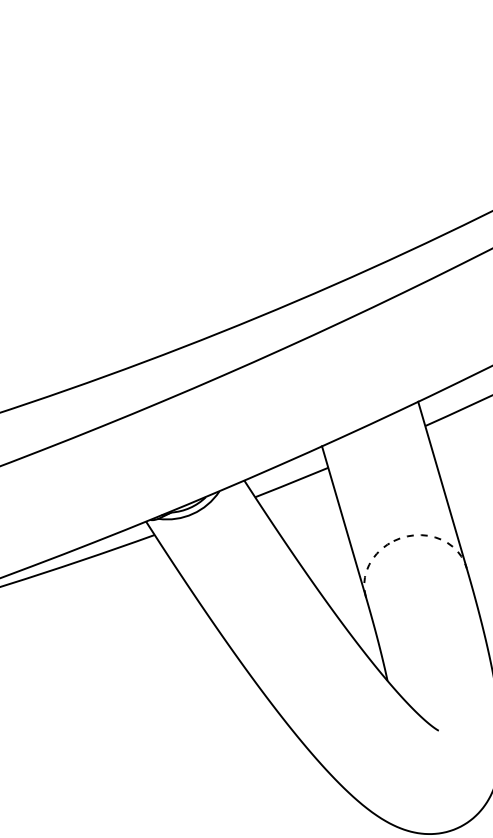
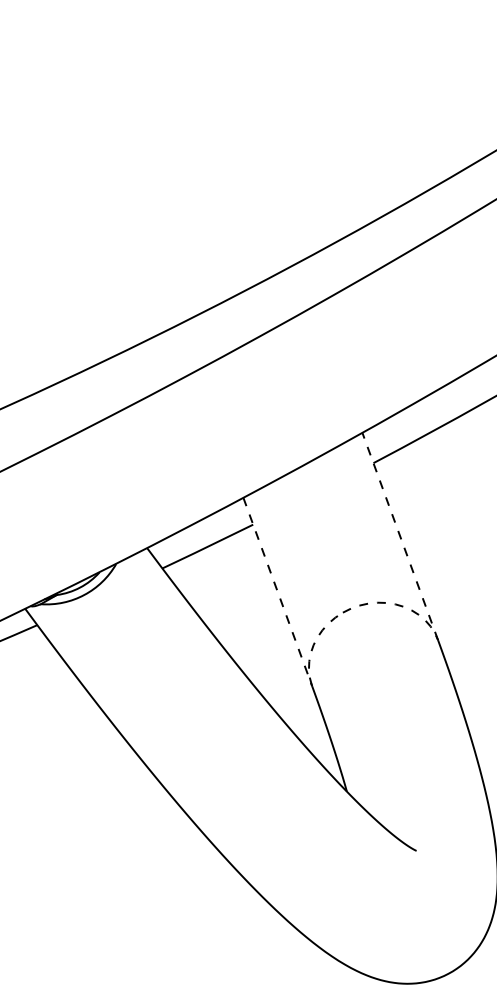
line: (442, 484) -> (400, 536), solid -> dashed
line: (344, 522) -> (278, 593), solid -> dashed

